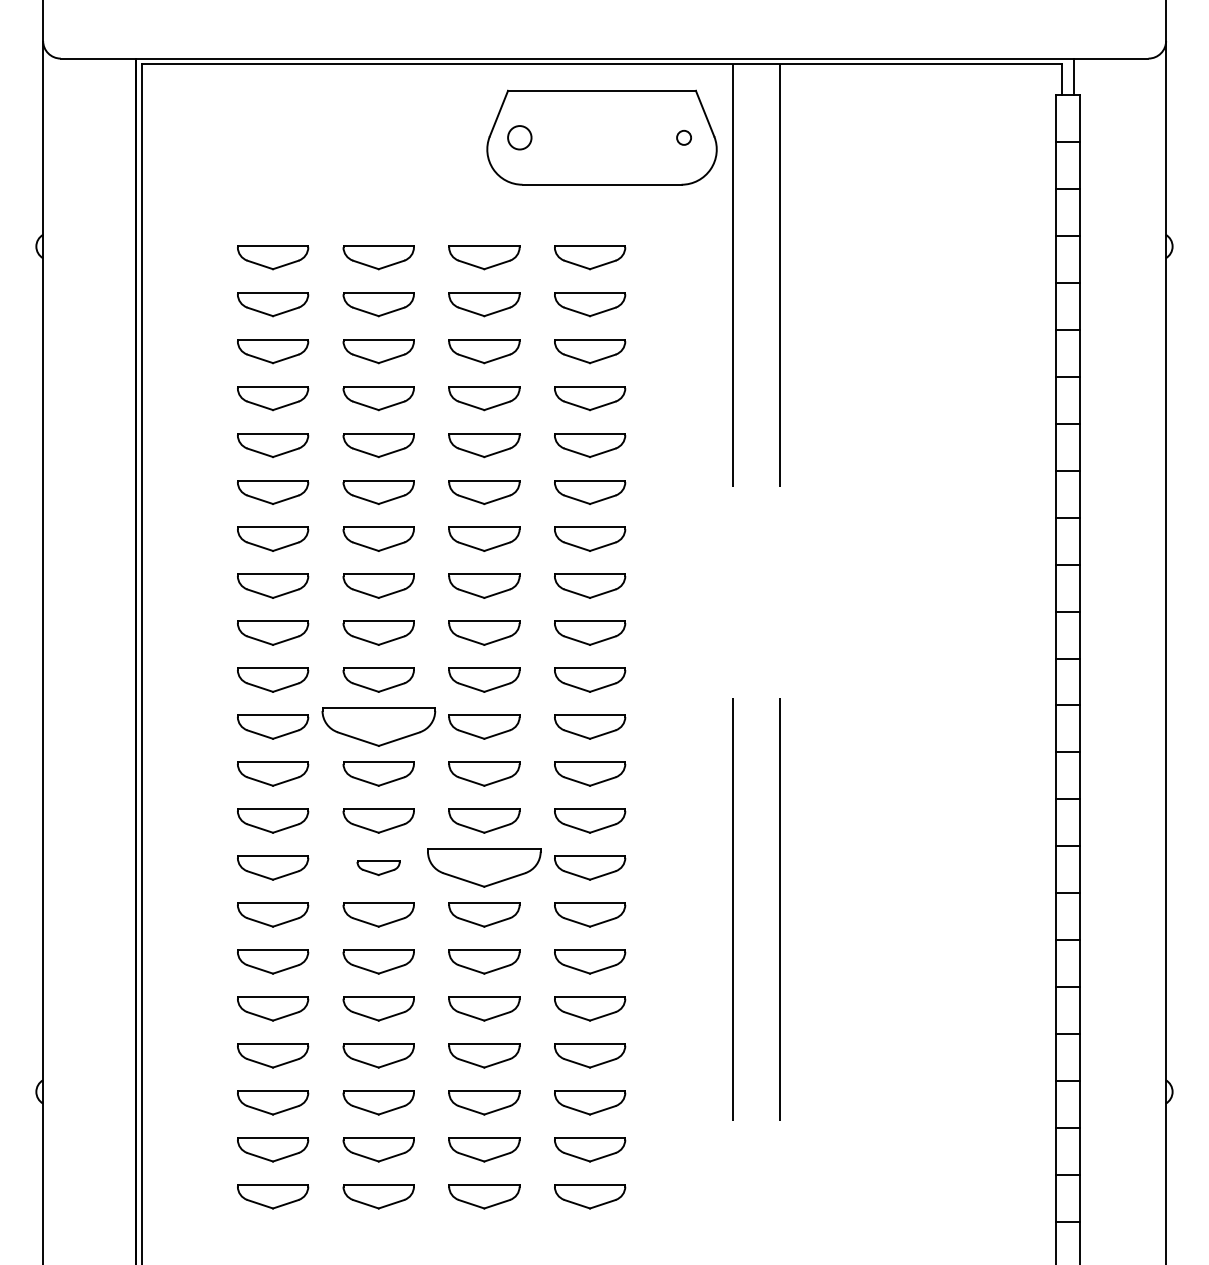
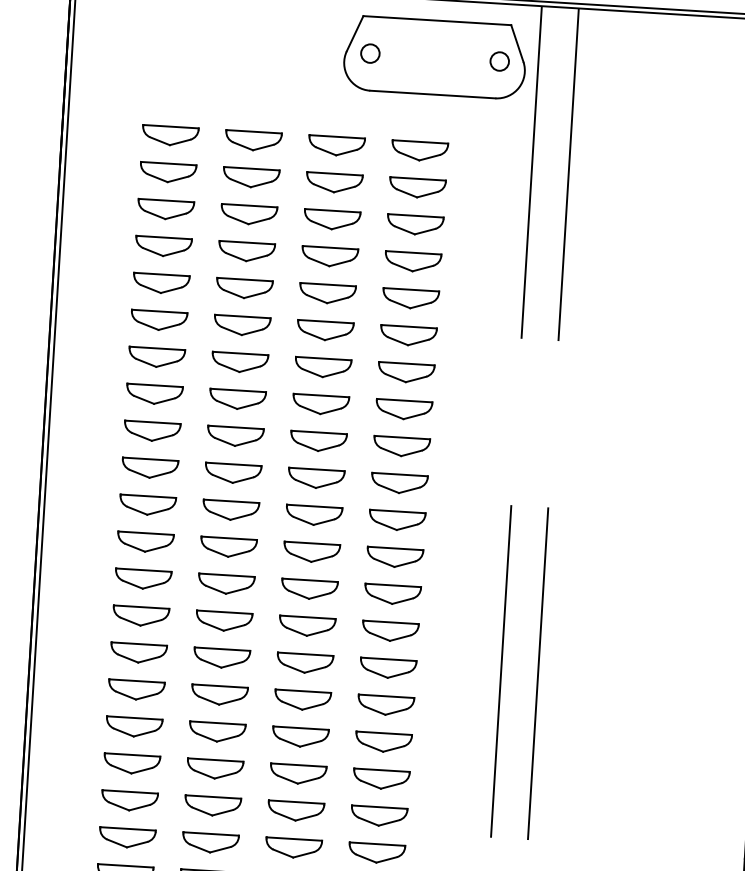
circle: (683, 137) -> (499, 61), size x1.67
part: (378, 726) -> (230, 510), size x0.62
part: (378, 867) -> (224, 621), size x1.67
part: (484, 867) -> (307, 626), size x0.62

